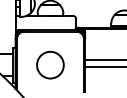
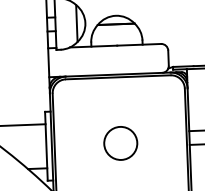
circle: (50, 65) -> (120, 143), size x0.62

